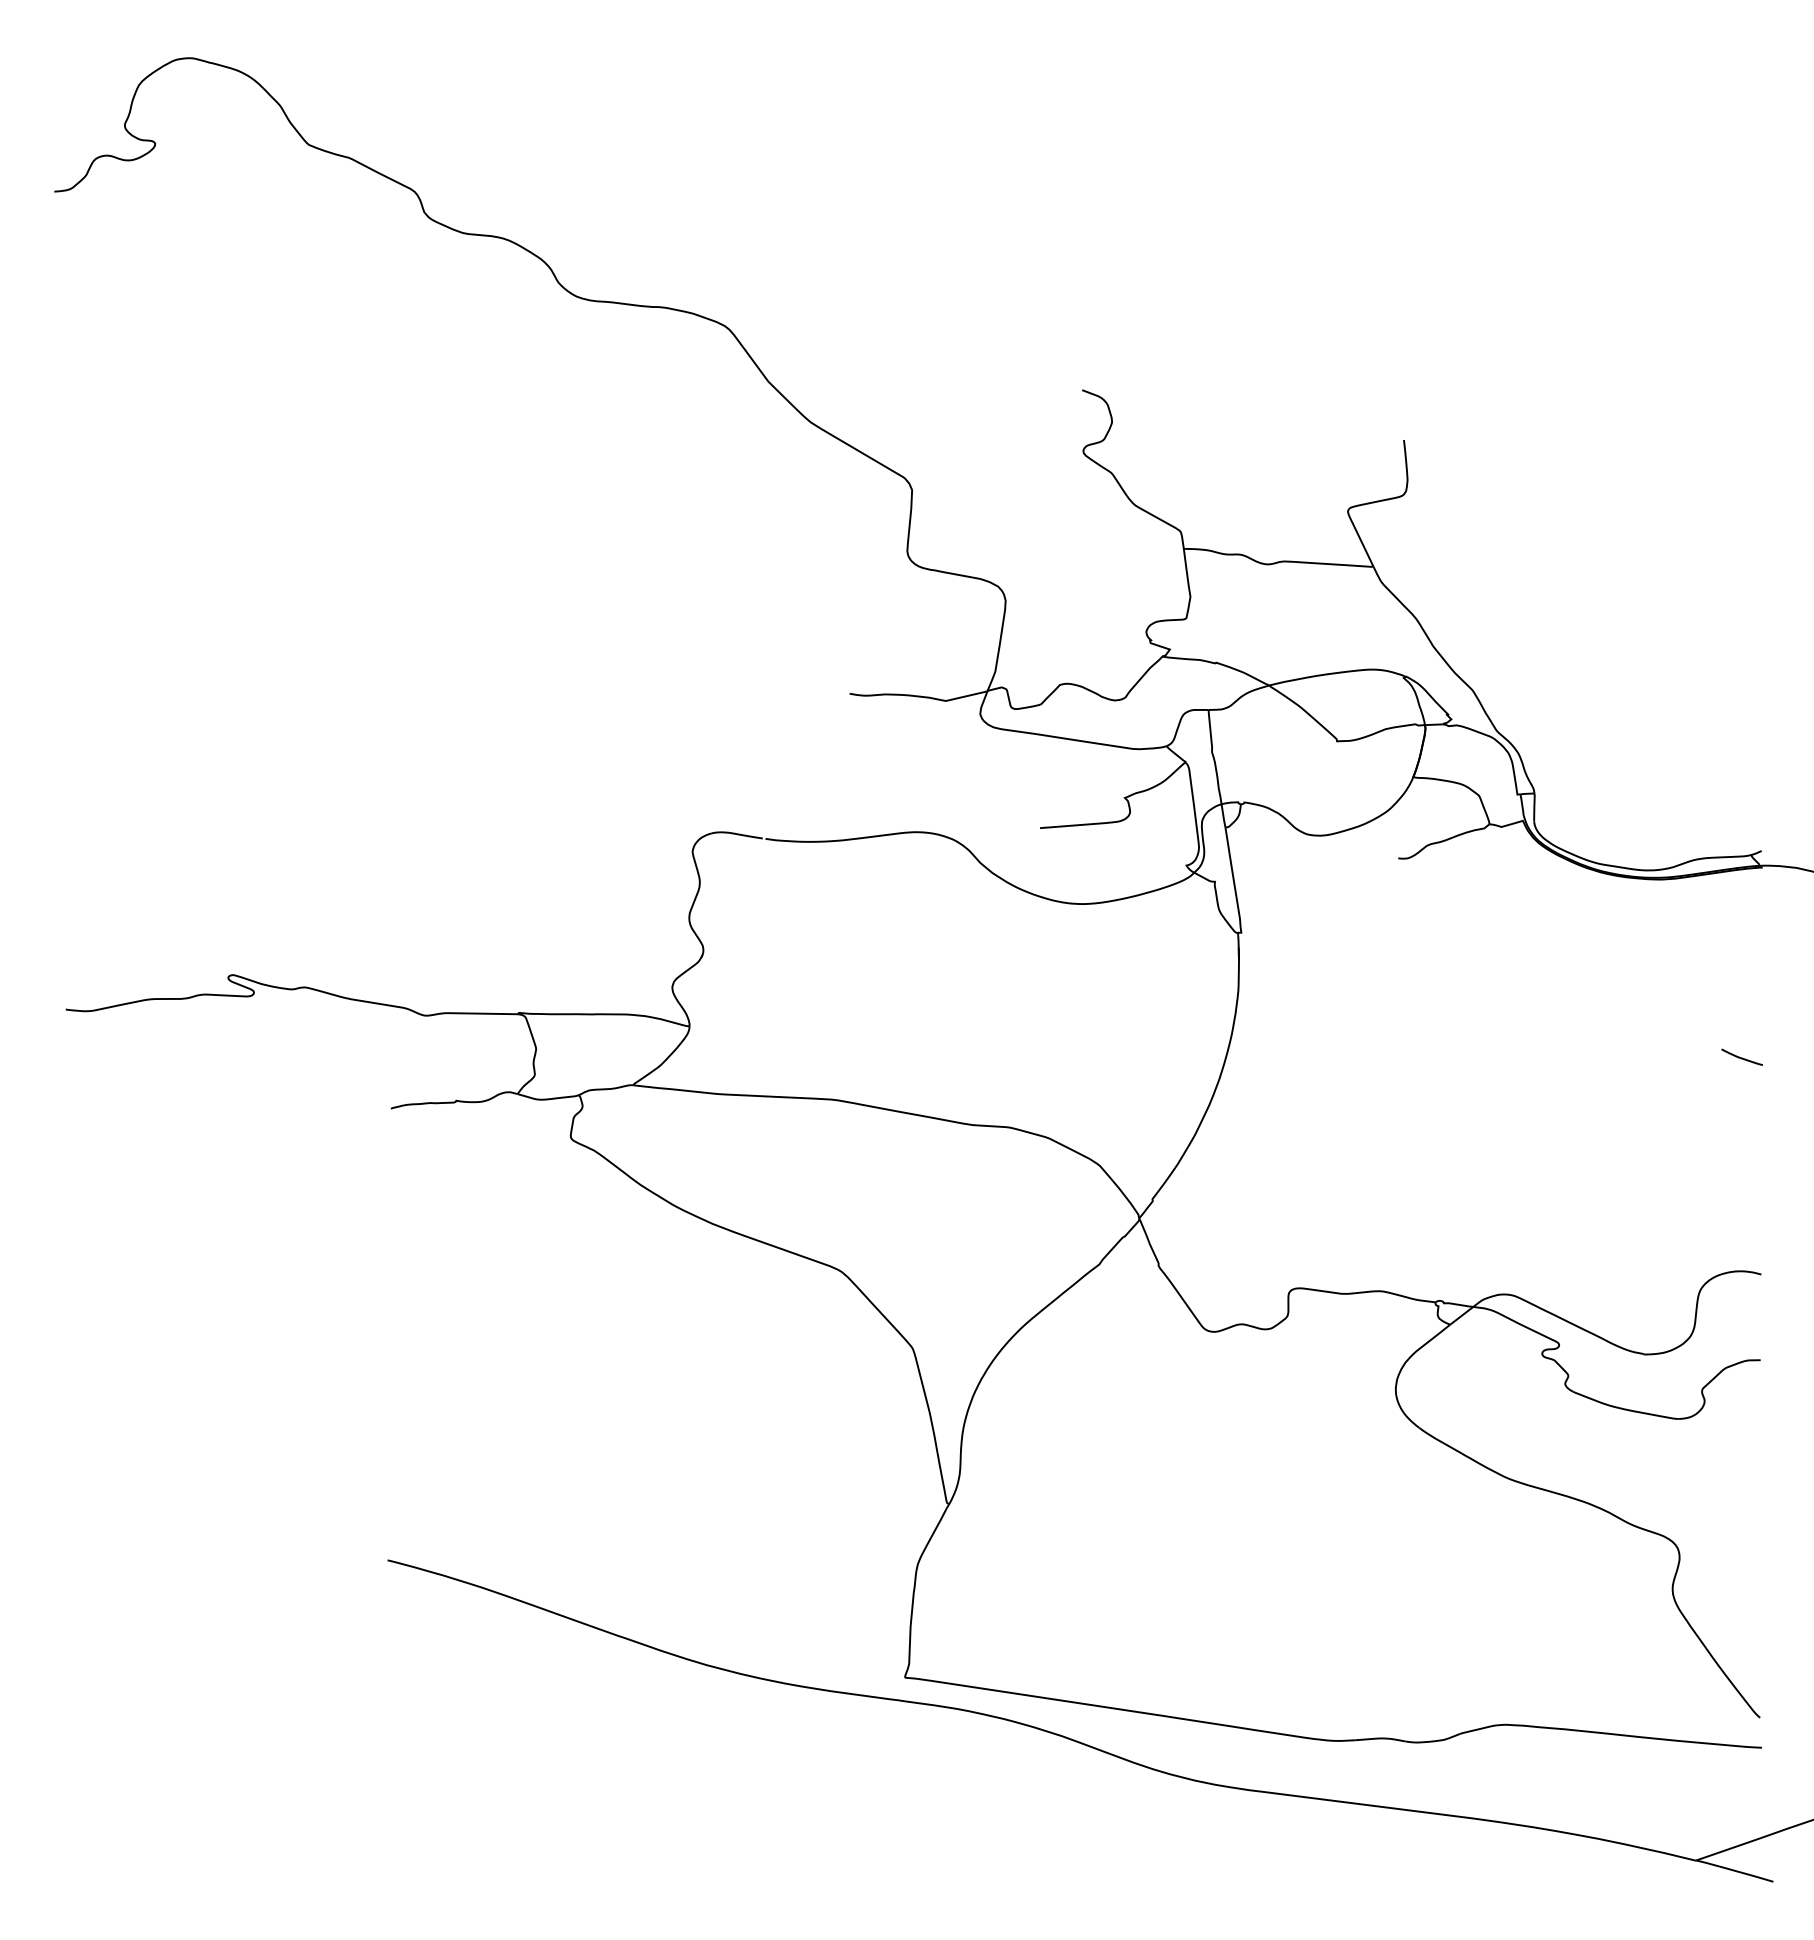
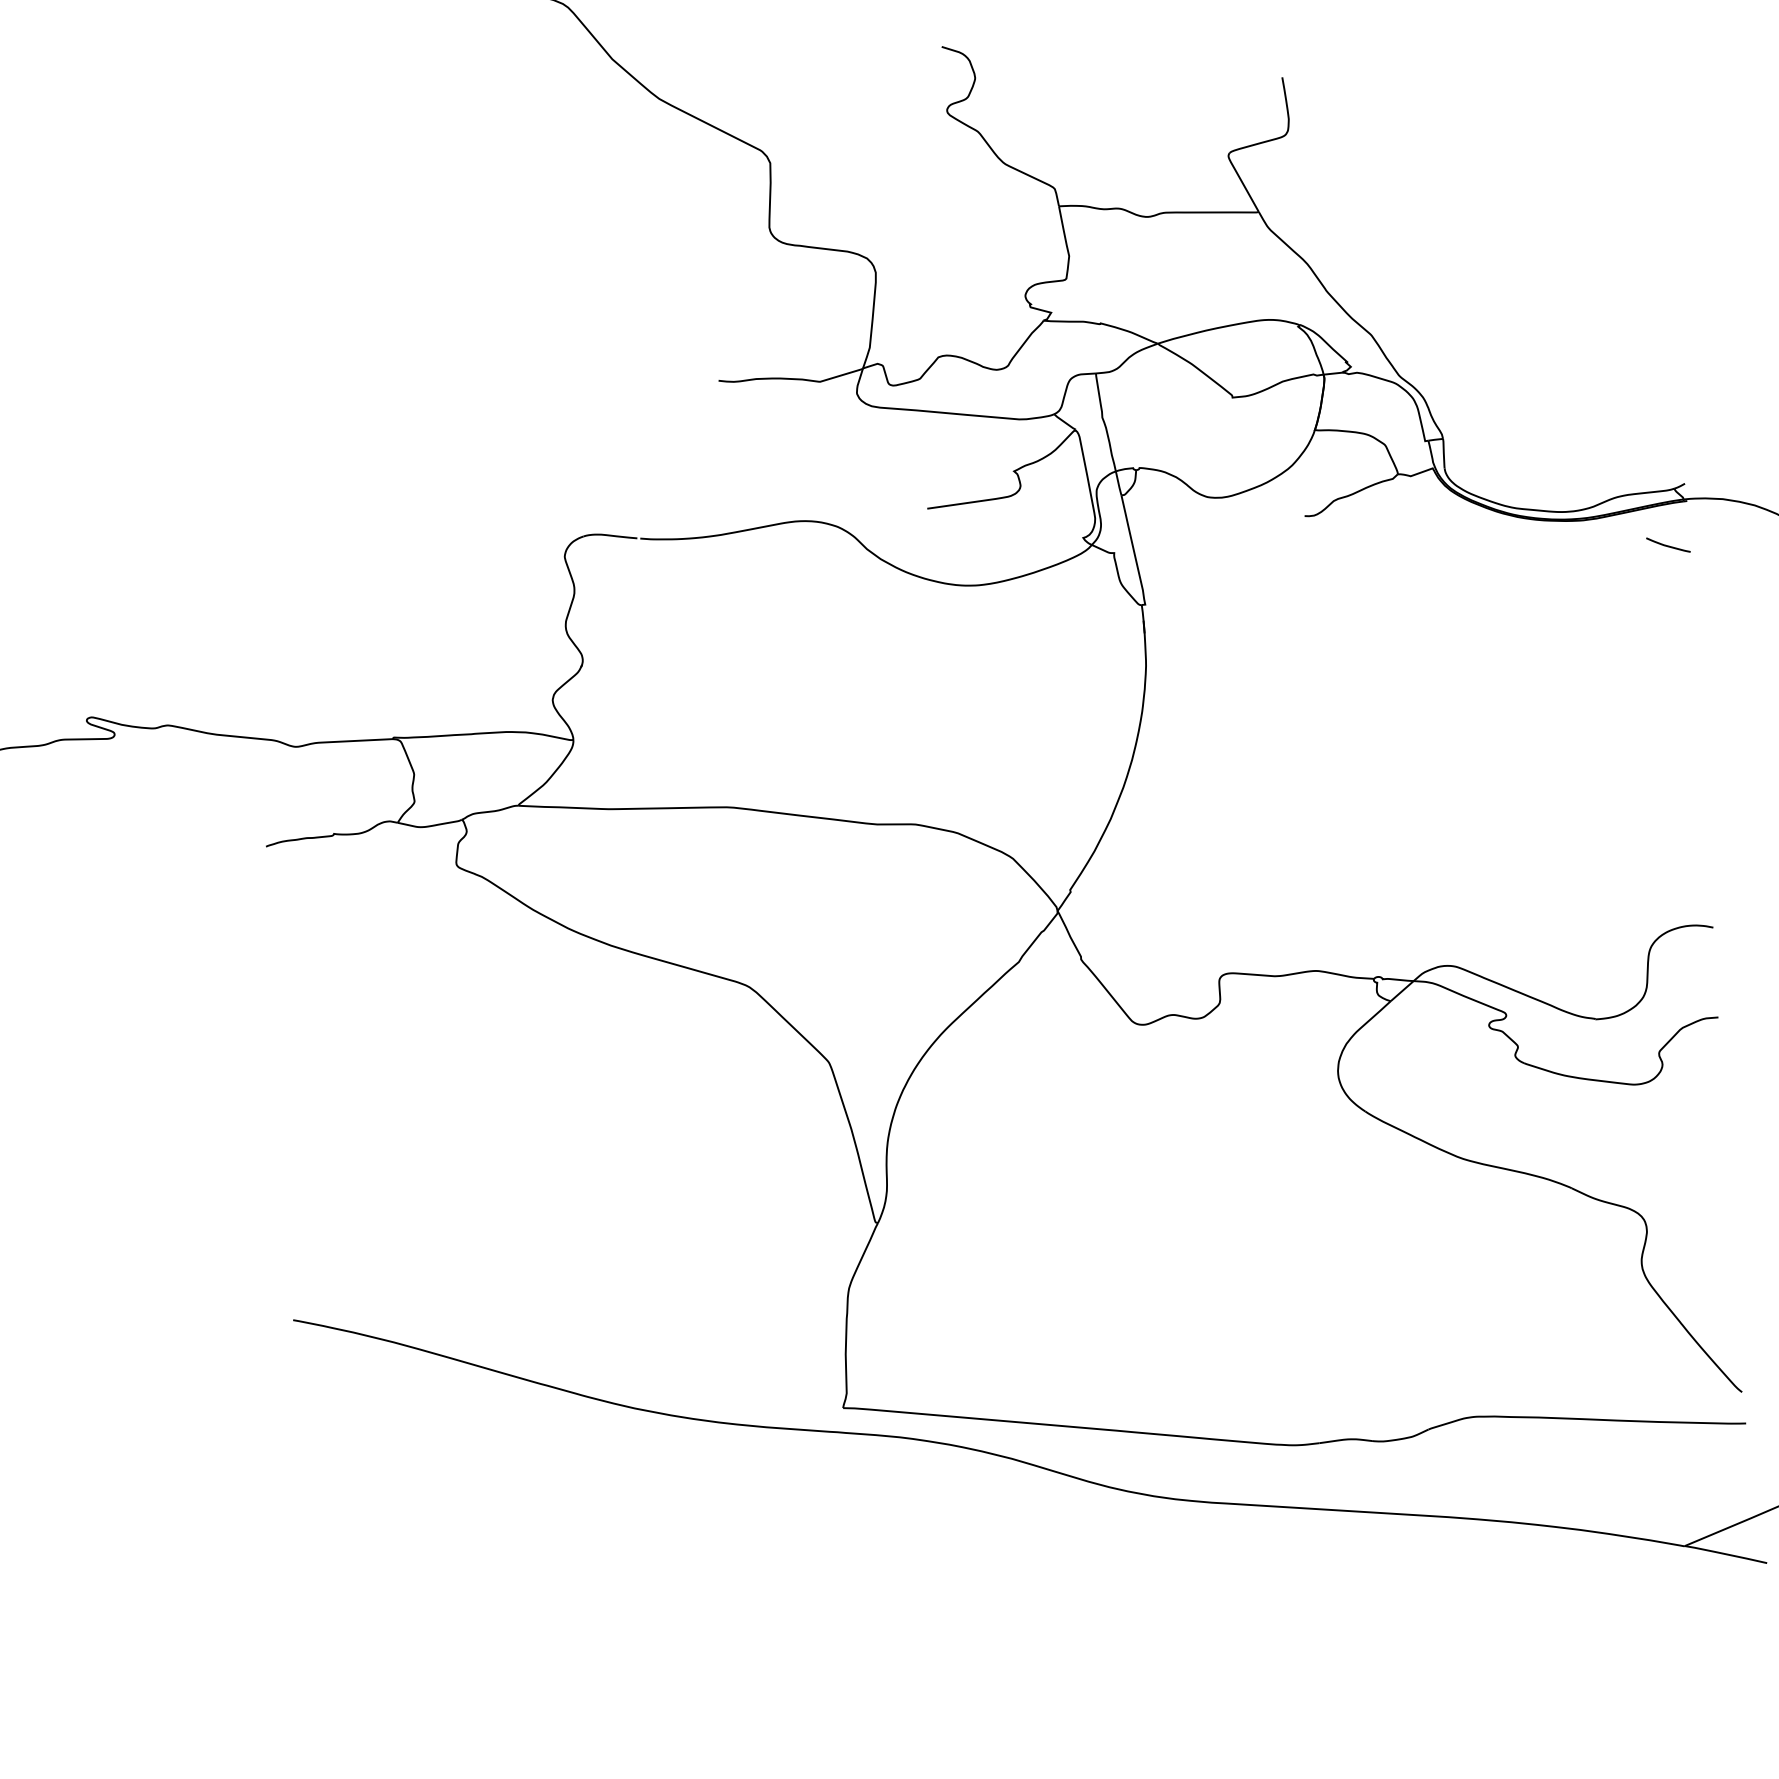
curve: (1741, 1057) -> (1667, 545), moved

